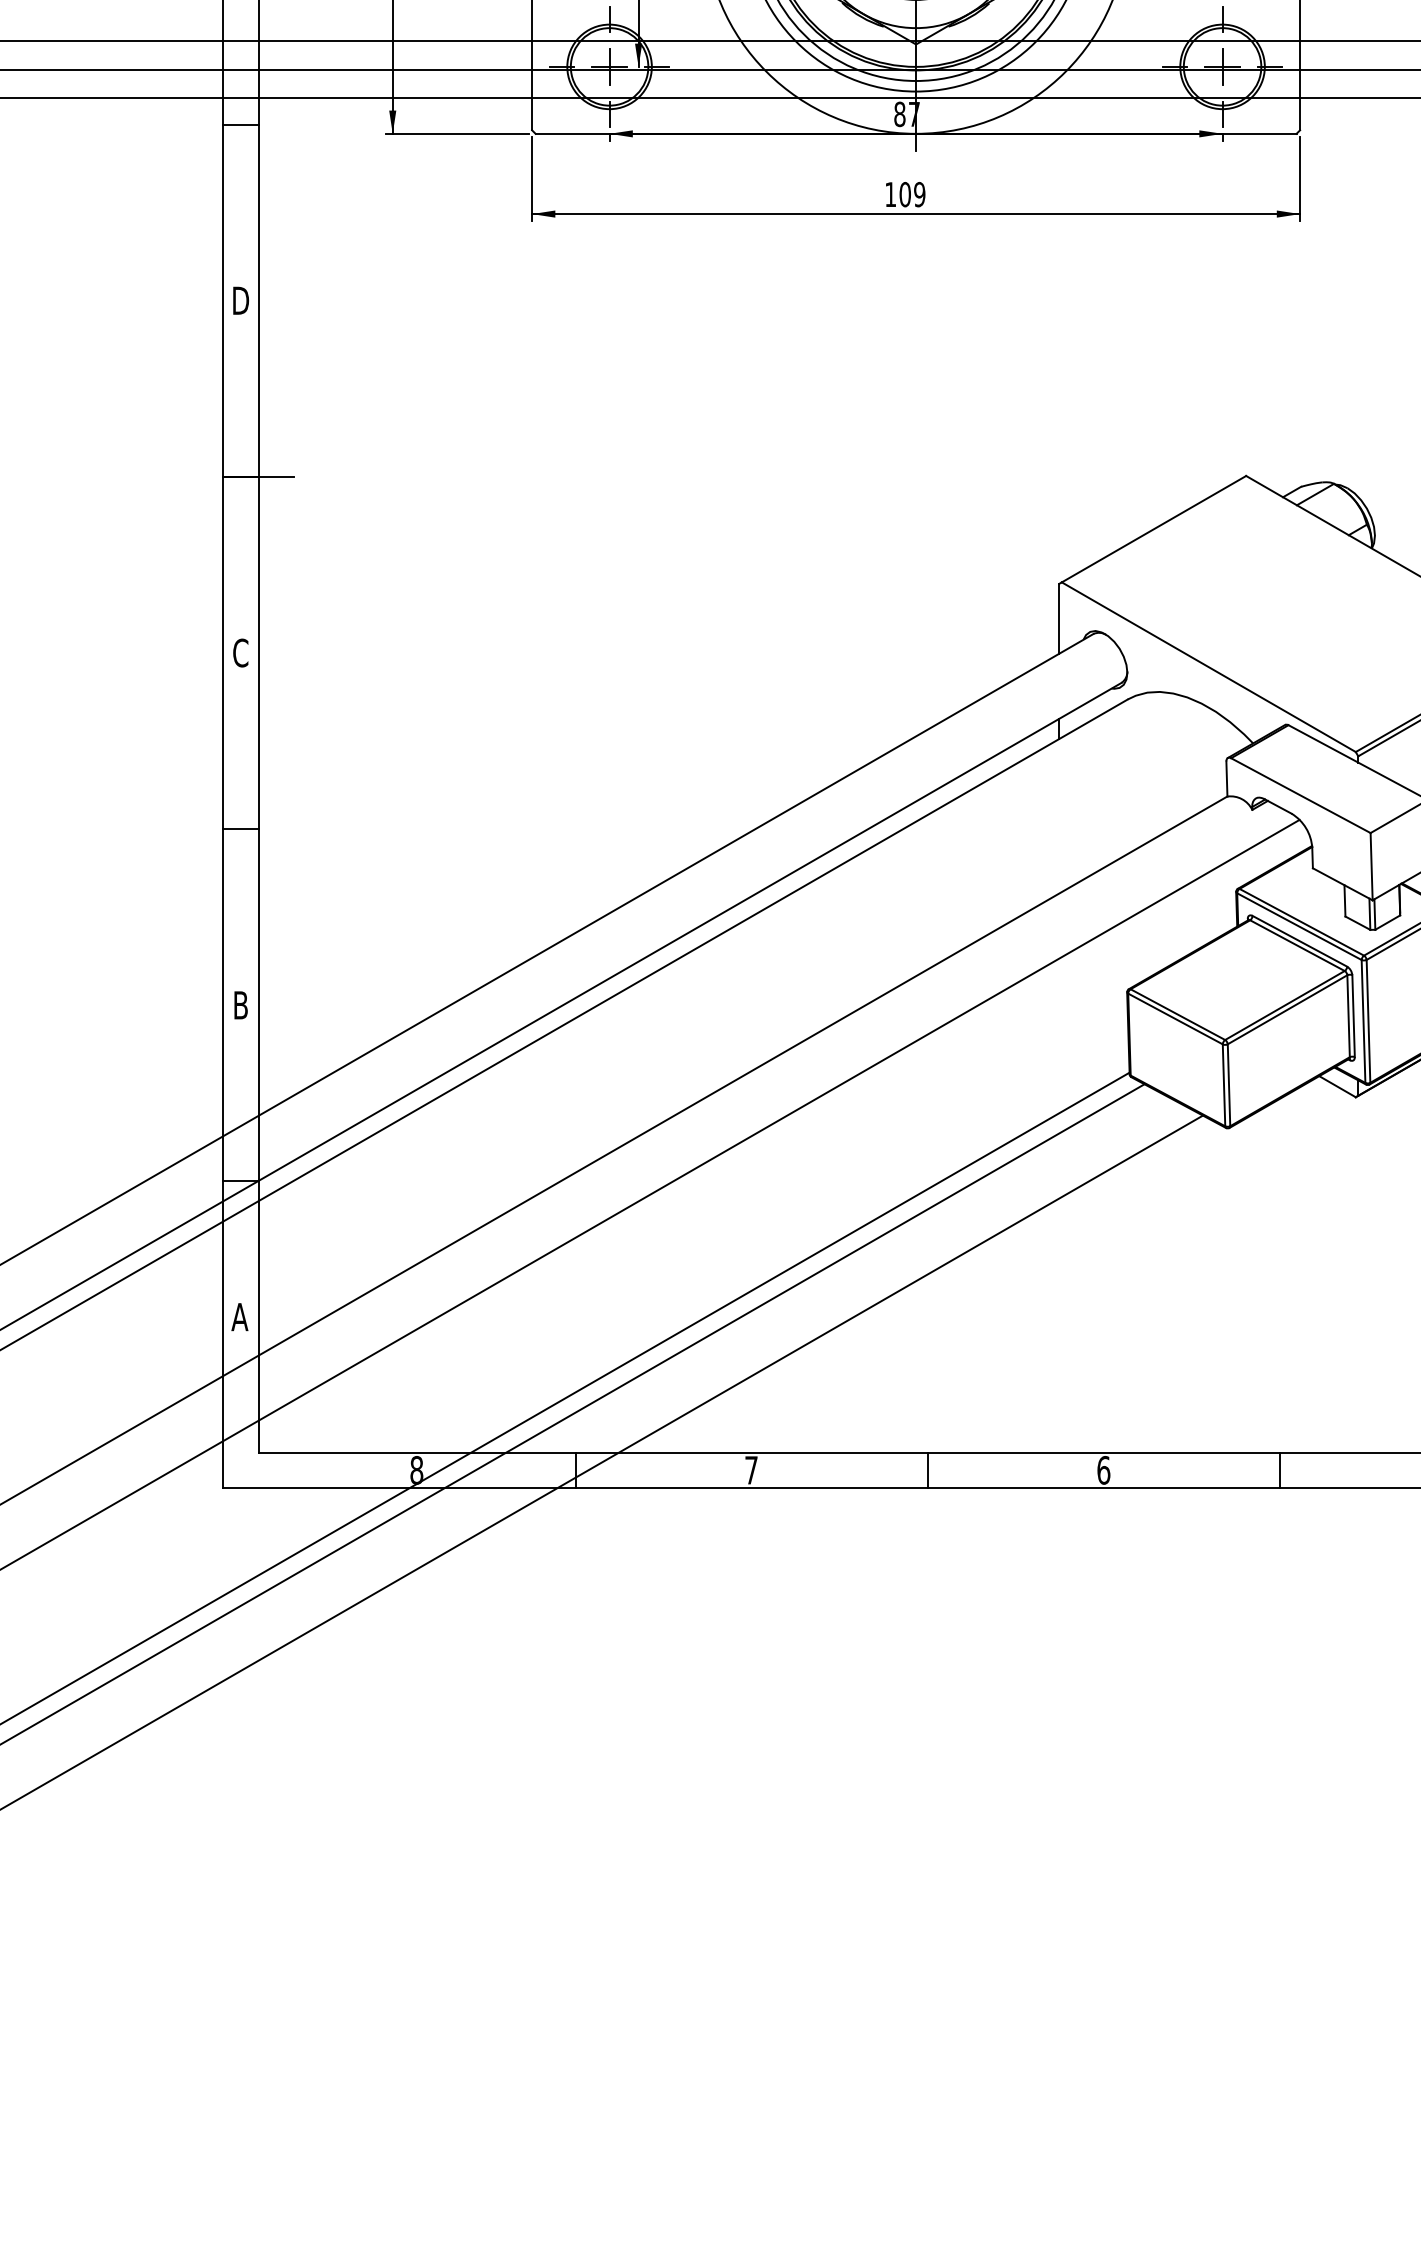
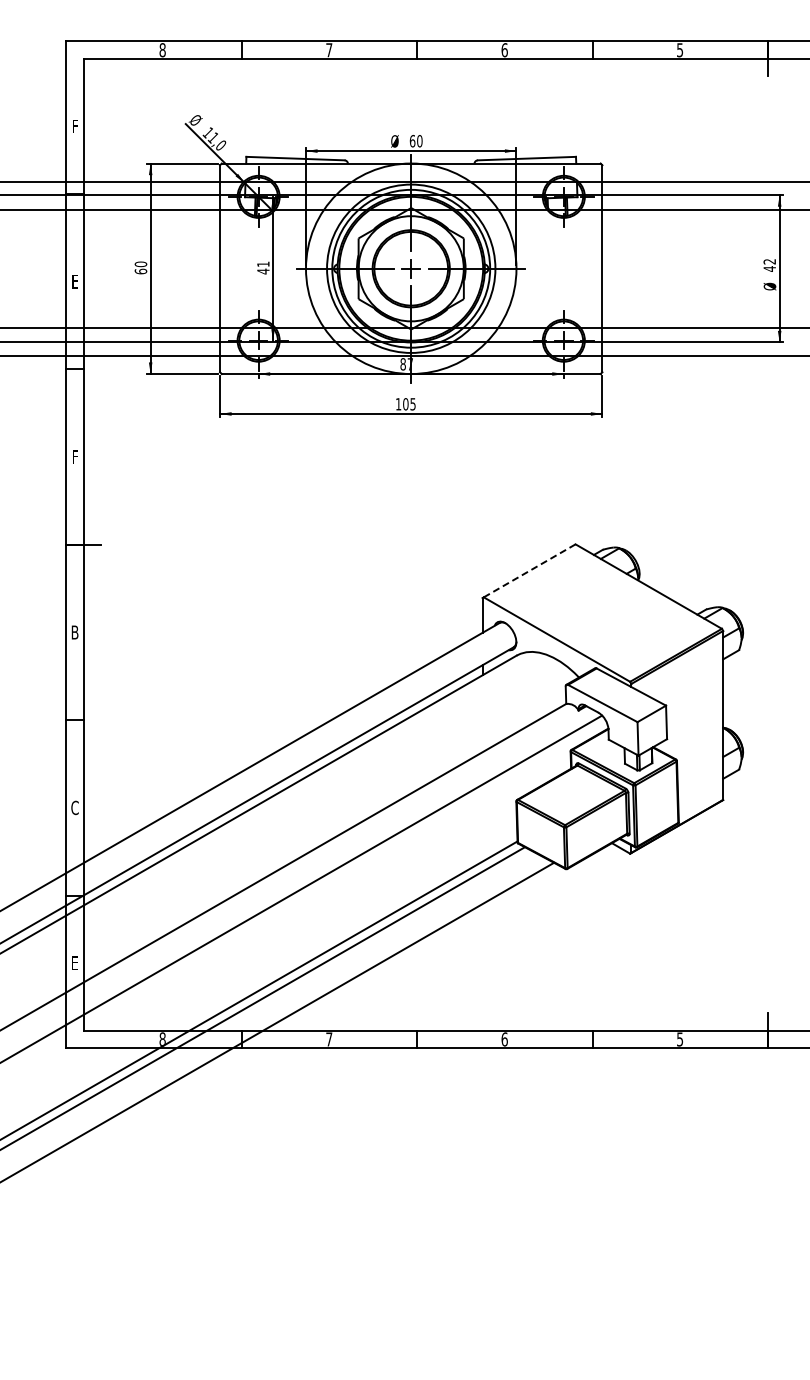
text: (918, 195) -> (412, 404), 109 -> 105
text: (241, 301) -> (75, 457), D -> F
line: (1153, 528) -> (529, 570), solid -> dashed
text: (239, 652) -> (74, 632), C -> B
text: (239, 1004) -> (74, 807), B -> C
text: (239, 1317) -> (74, 963), A -> E

